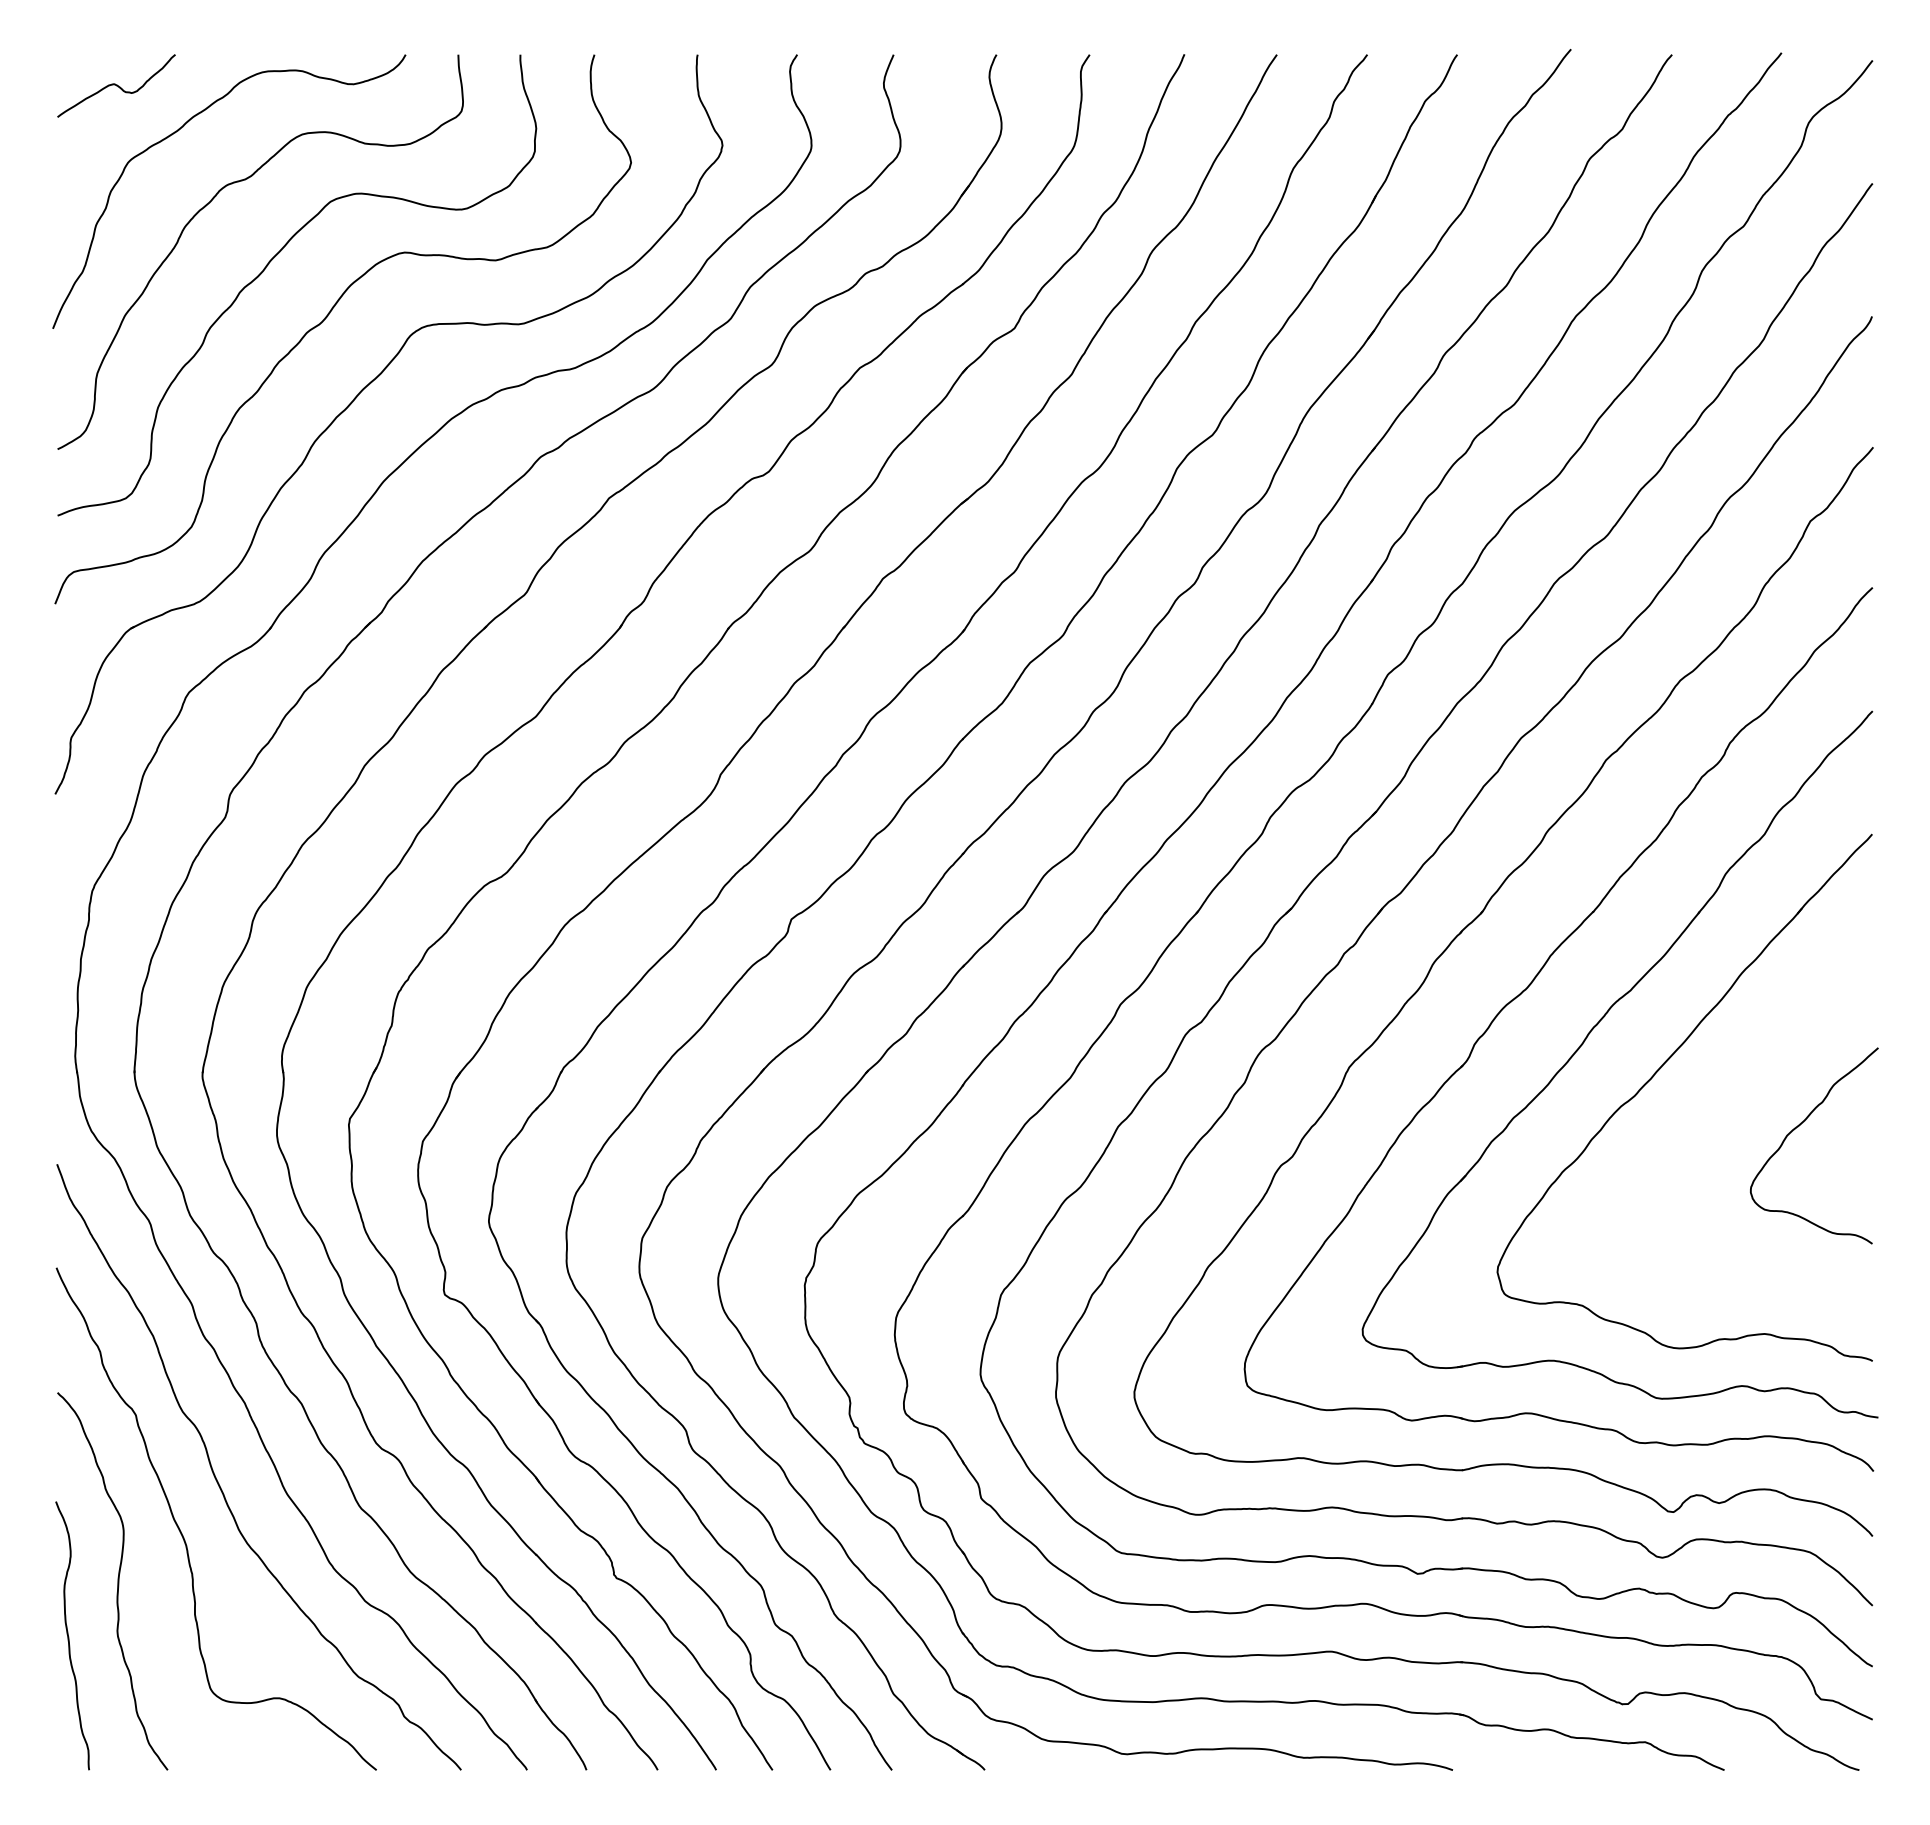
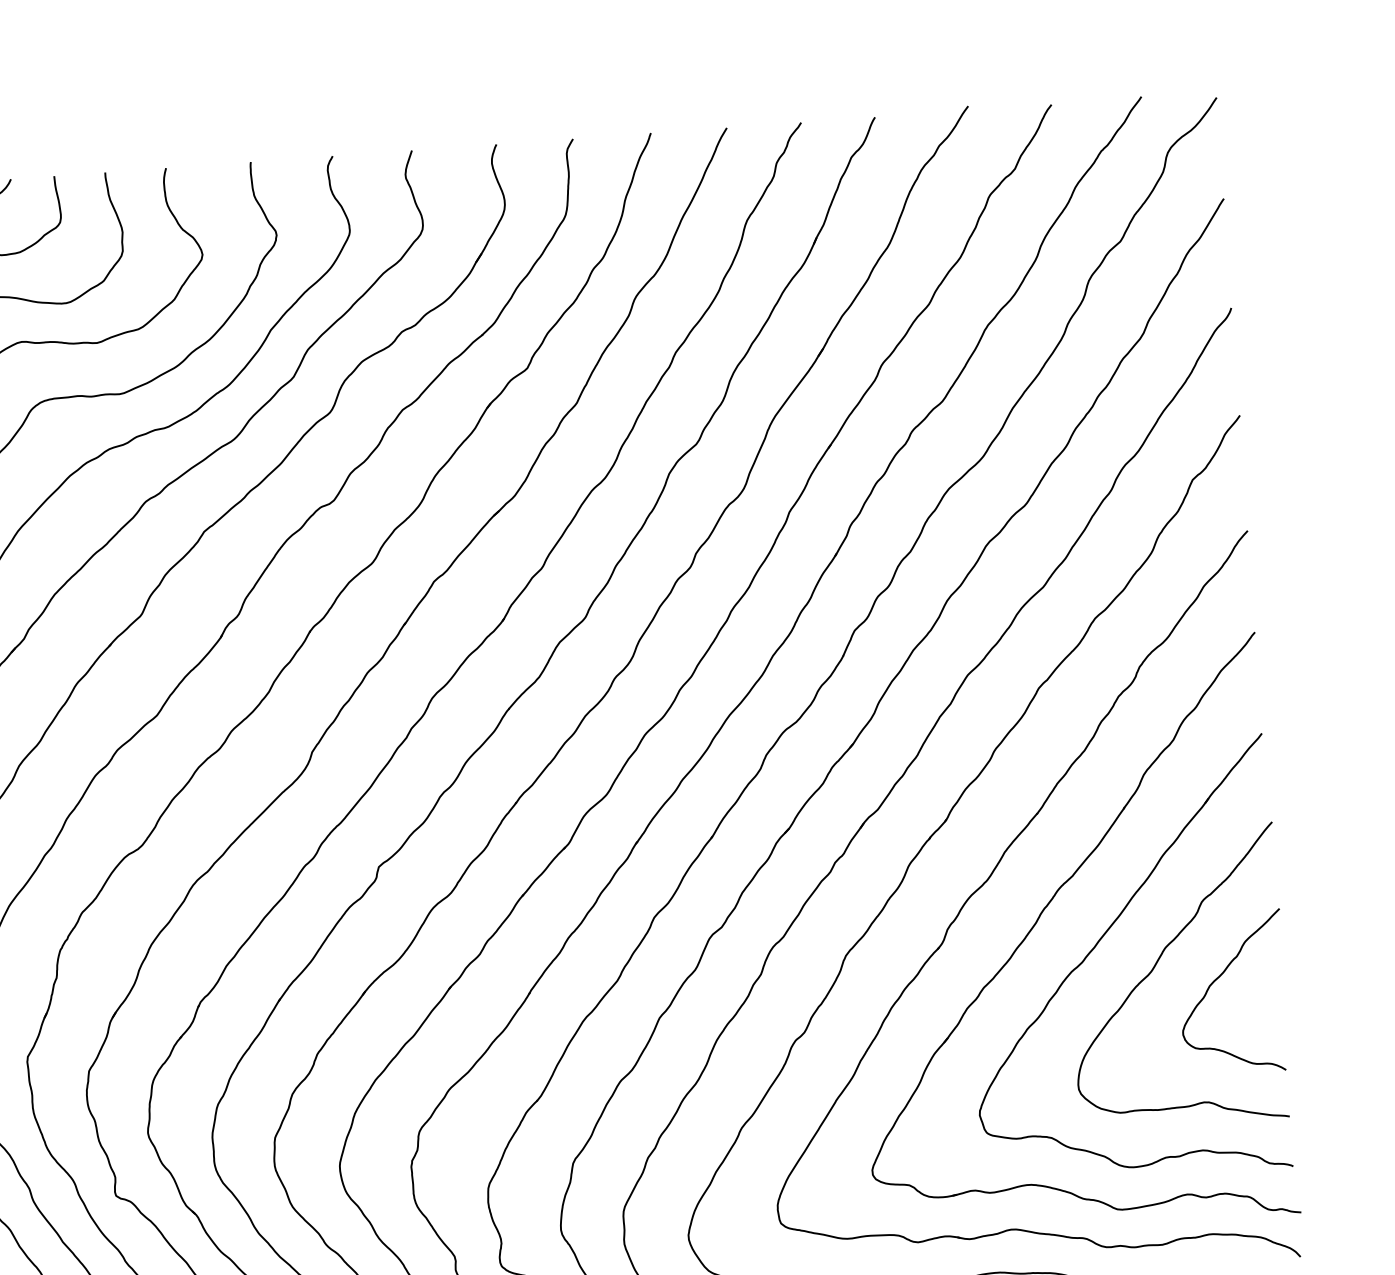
curve: (1724, 1105) -> (1156, 965), added

